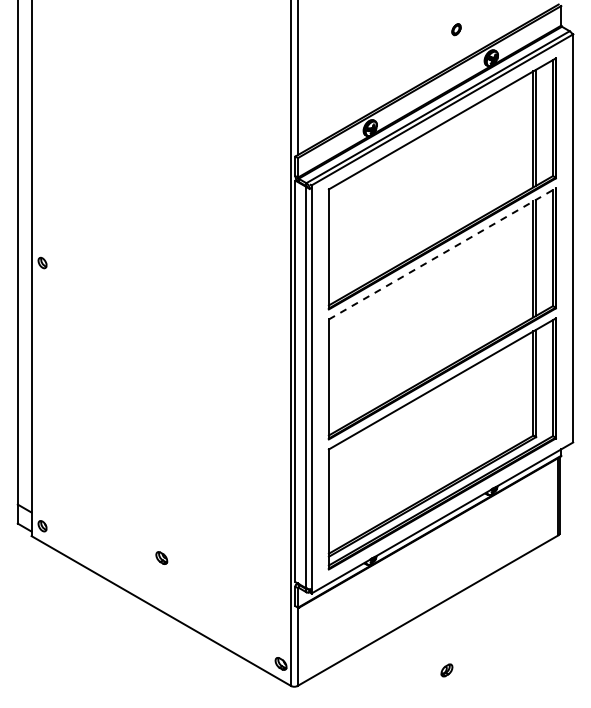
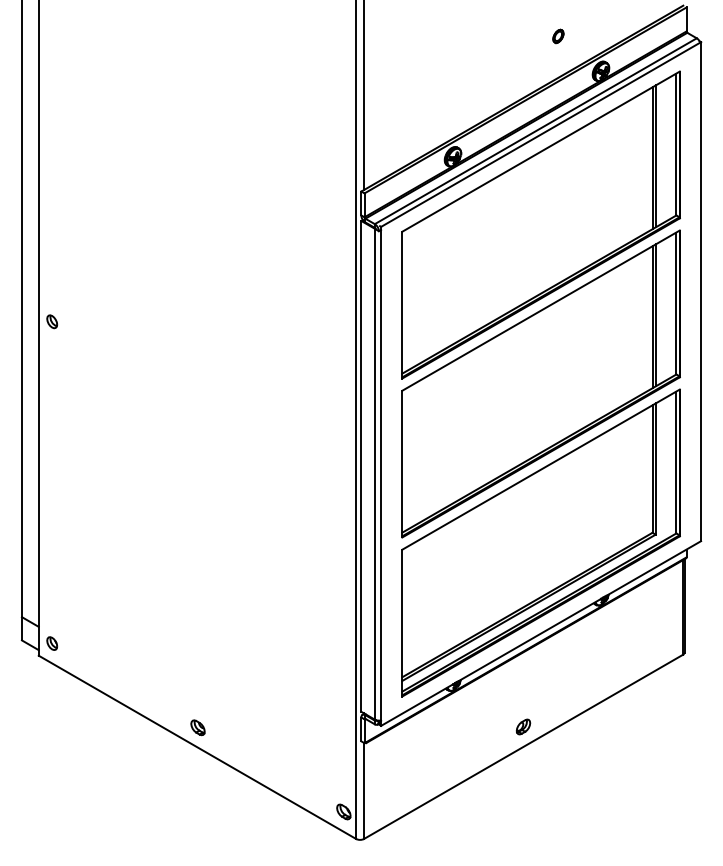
line: (442, 253) -> (541, 310), dashed -> solid
part: (161, 557) -> (197, 727), moved
part: (446, 670) -> (522, 727), moved

